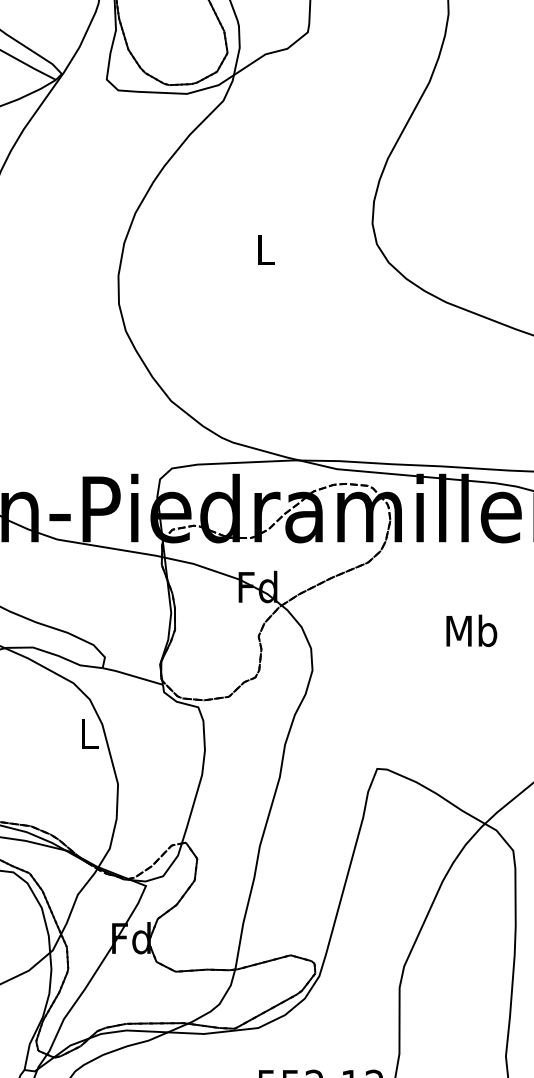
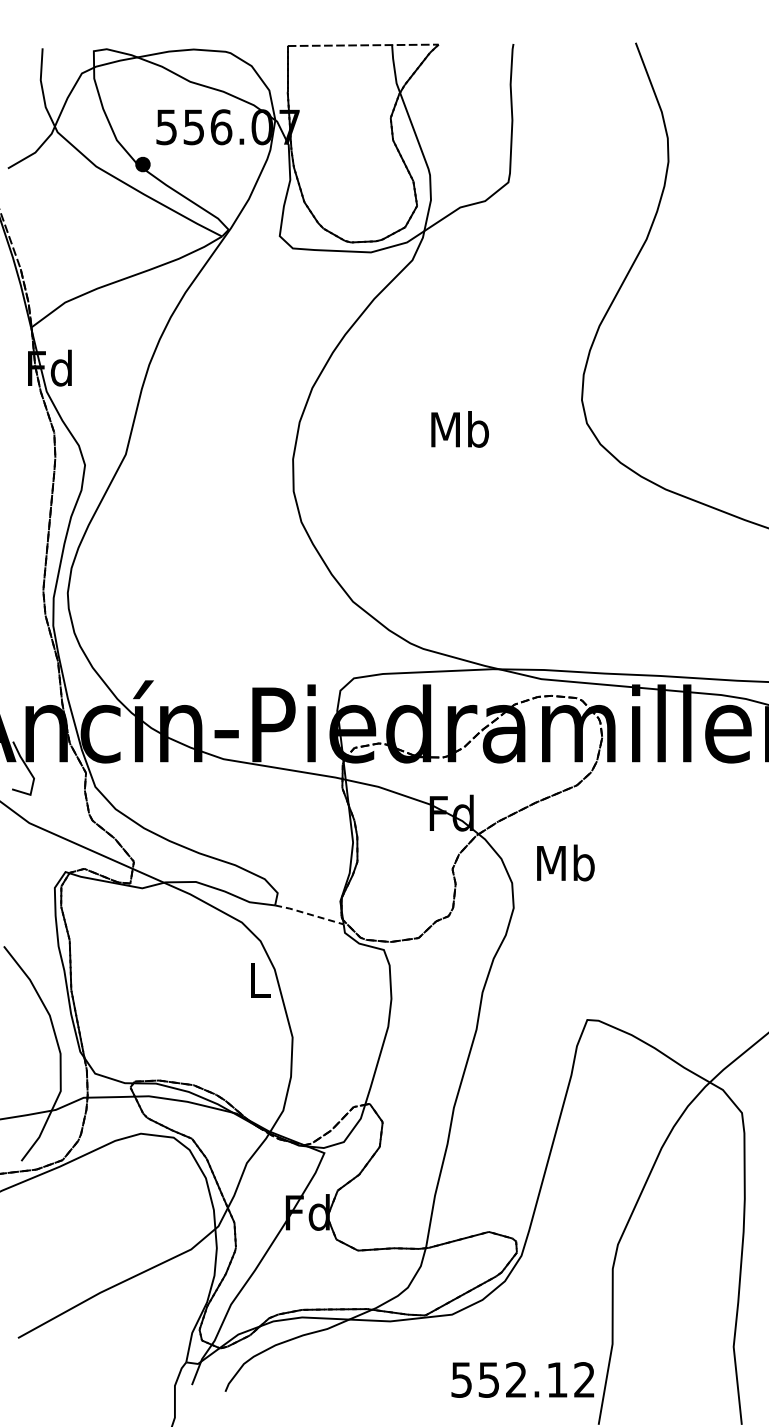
text: (264, 249) -> (459, 429), L -> Mb
text: (471, 630) -> (565, 862), moved
line: (132, 676) -> (308, 914), solid -> dashed

